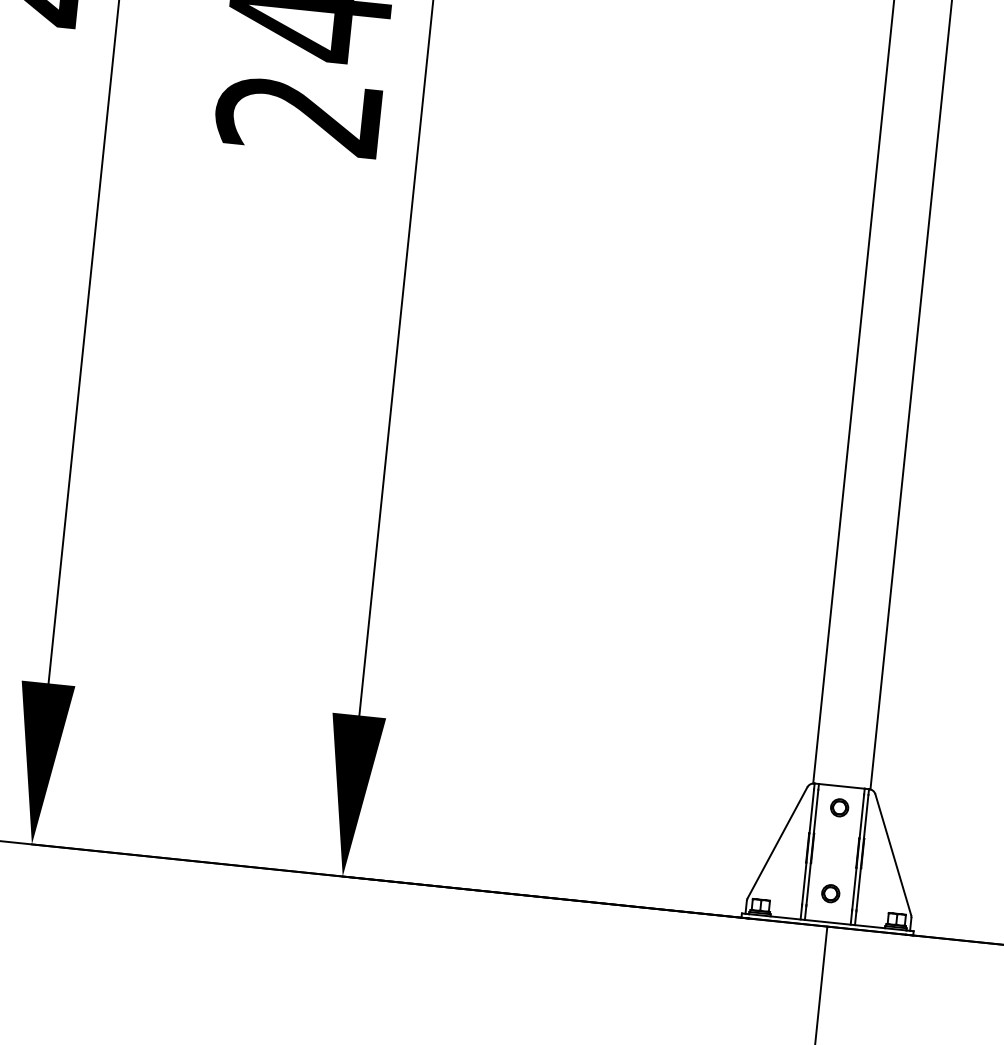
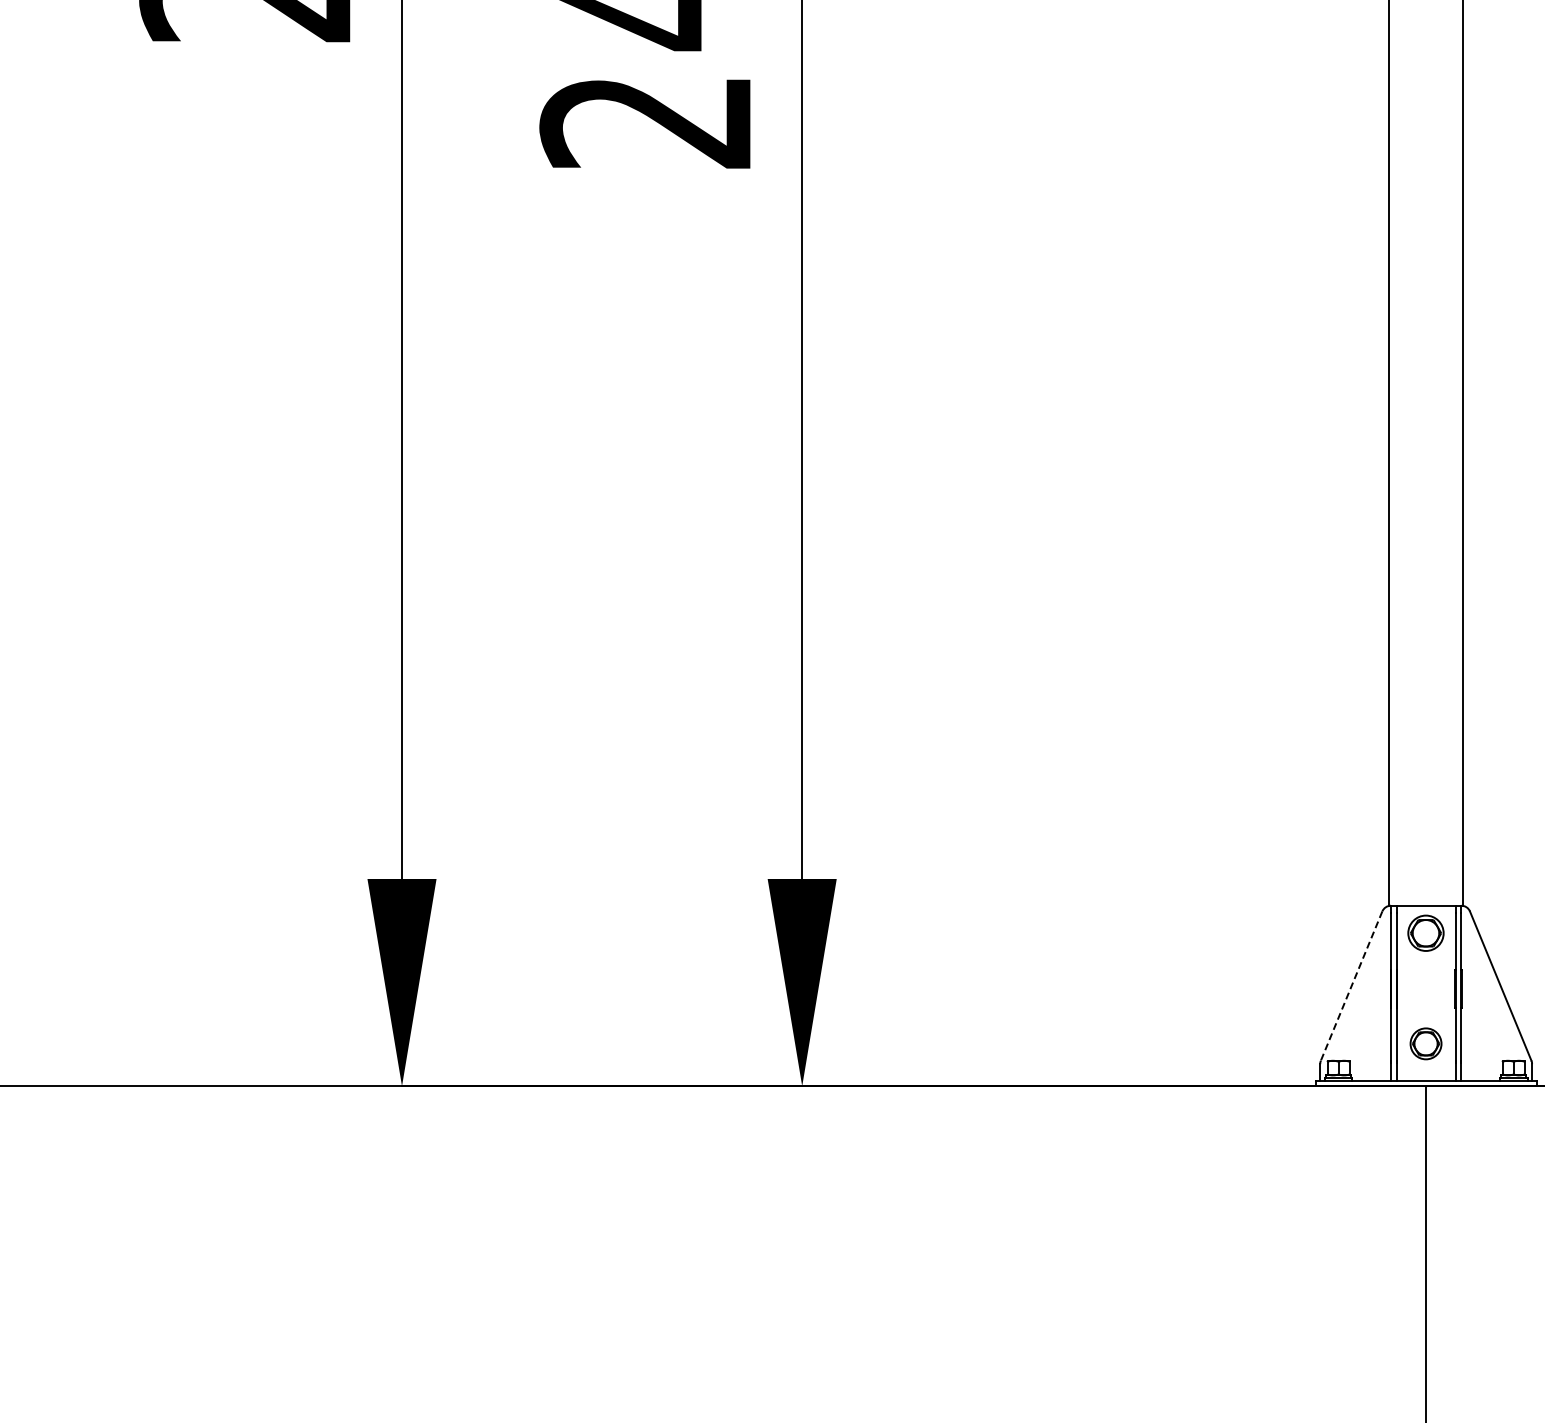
part: (839, 807) -> (1426, 933), size x1.6
line: (777, 843) -> (1351, 986), solid -> dashed
part: (831, 893) -> (1426, 1043), size x1.4

